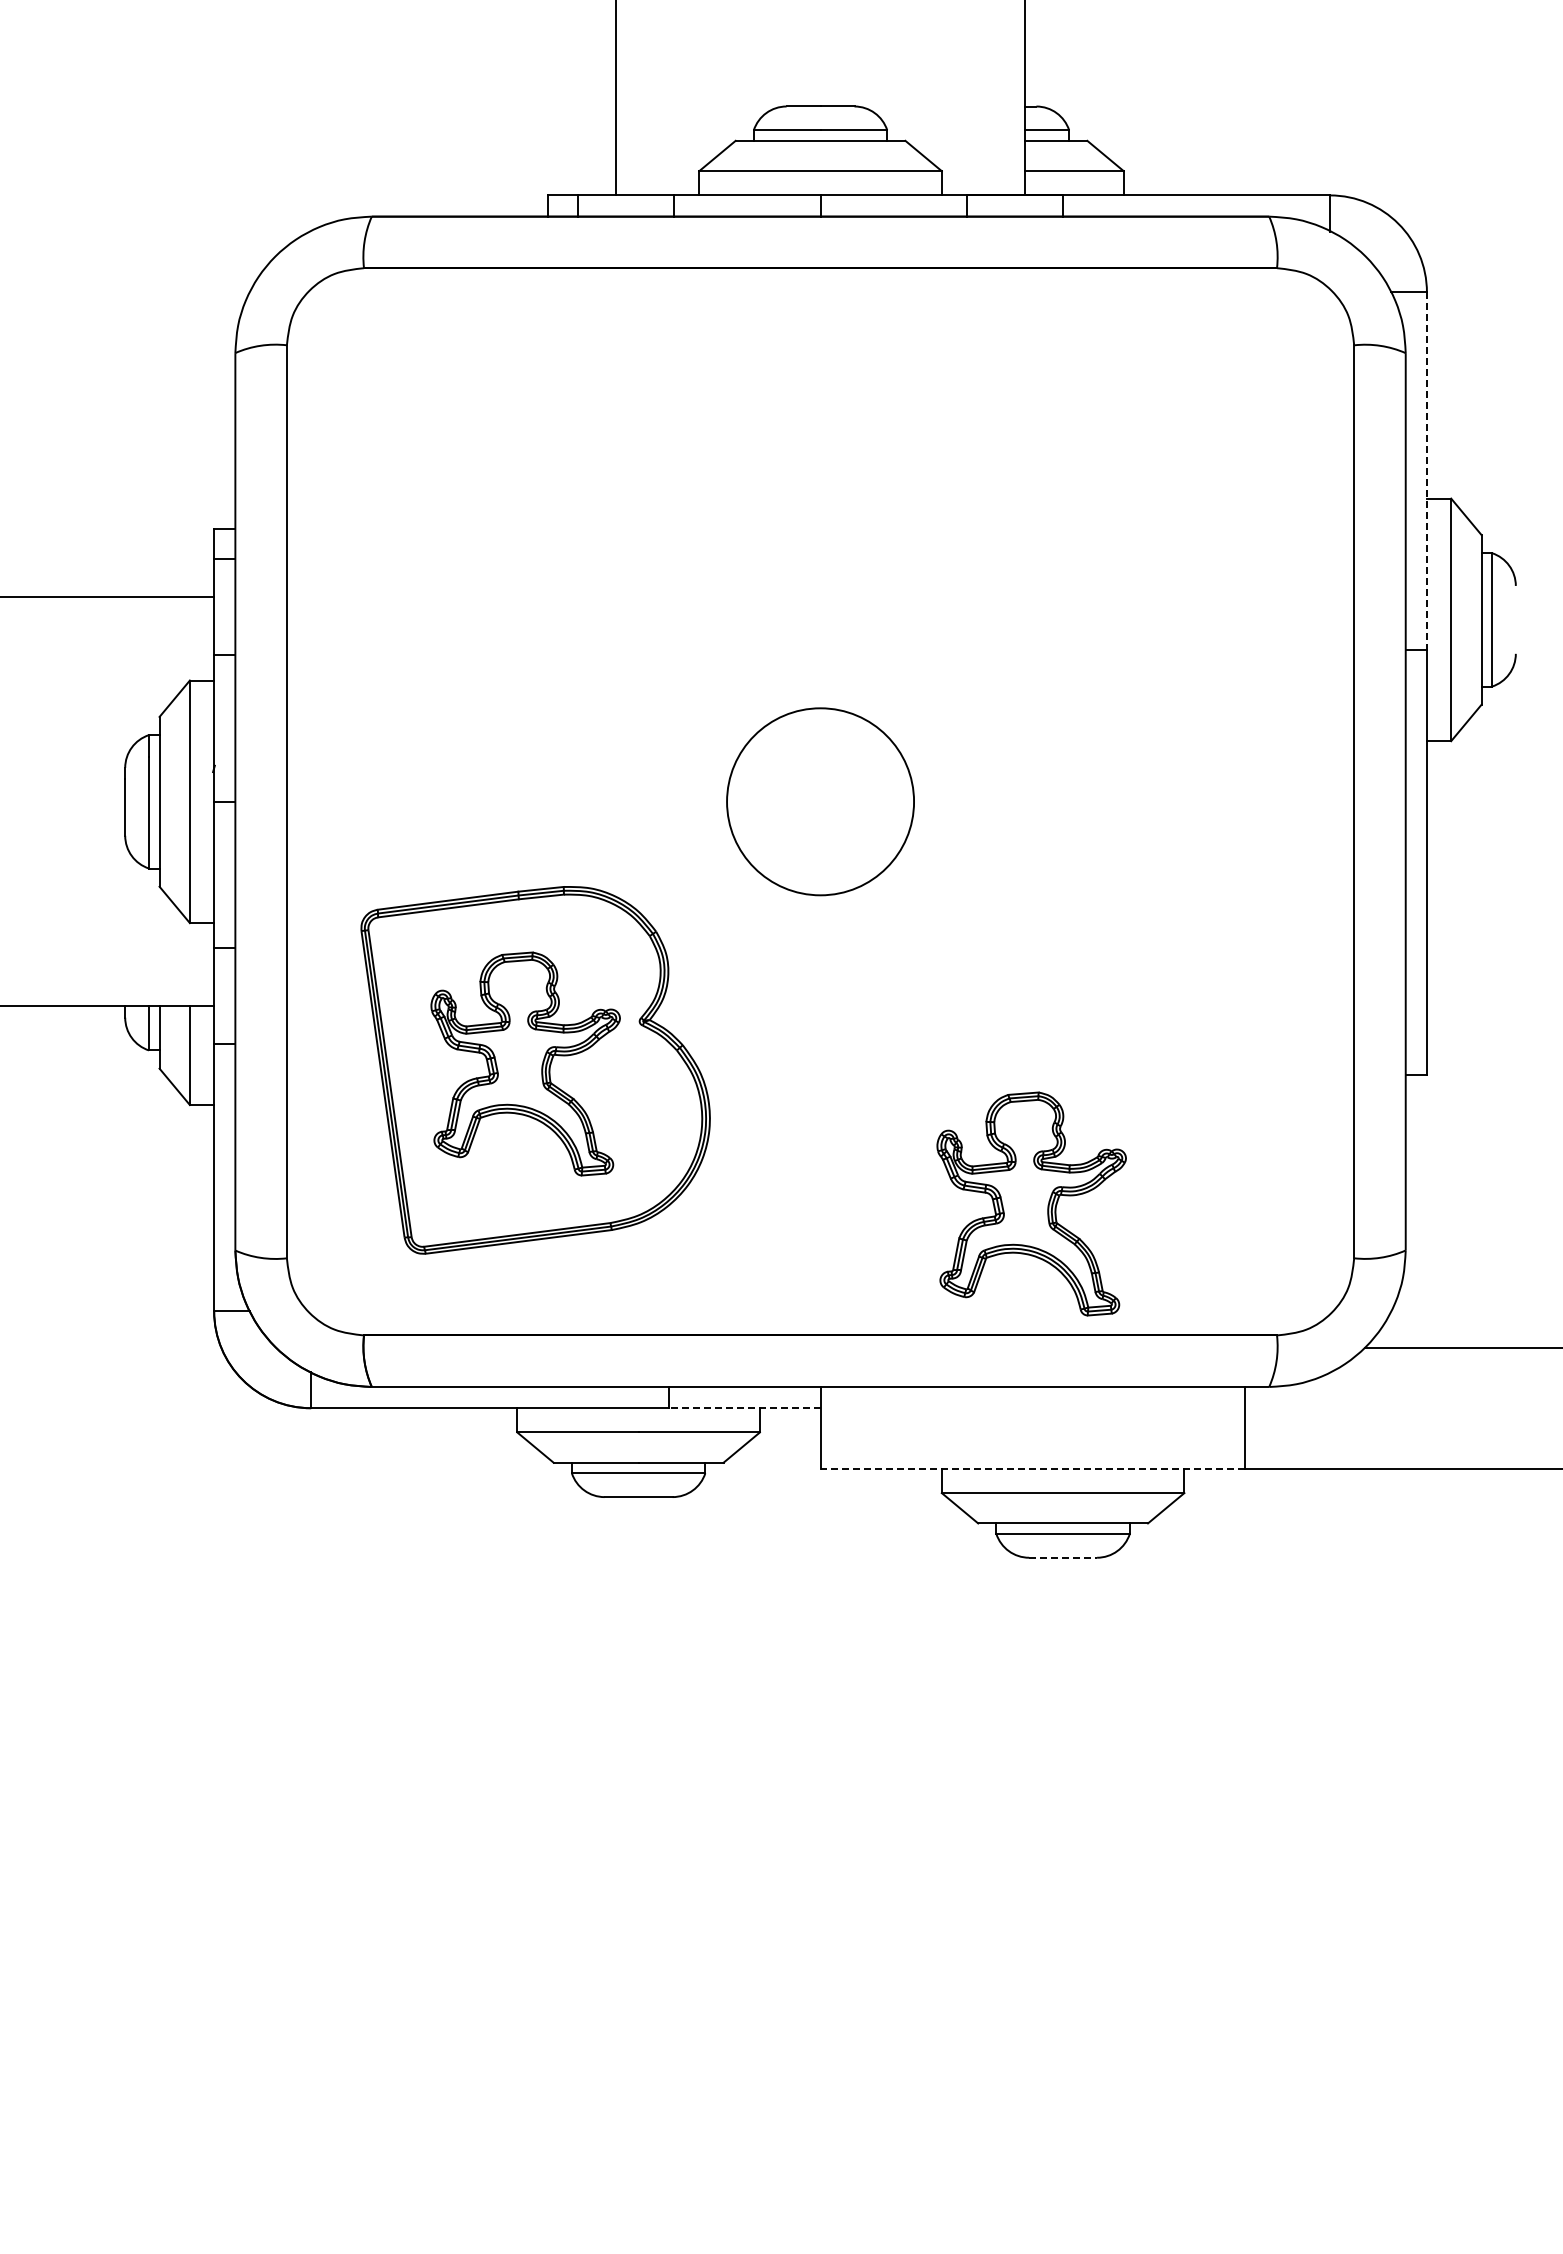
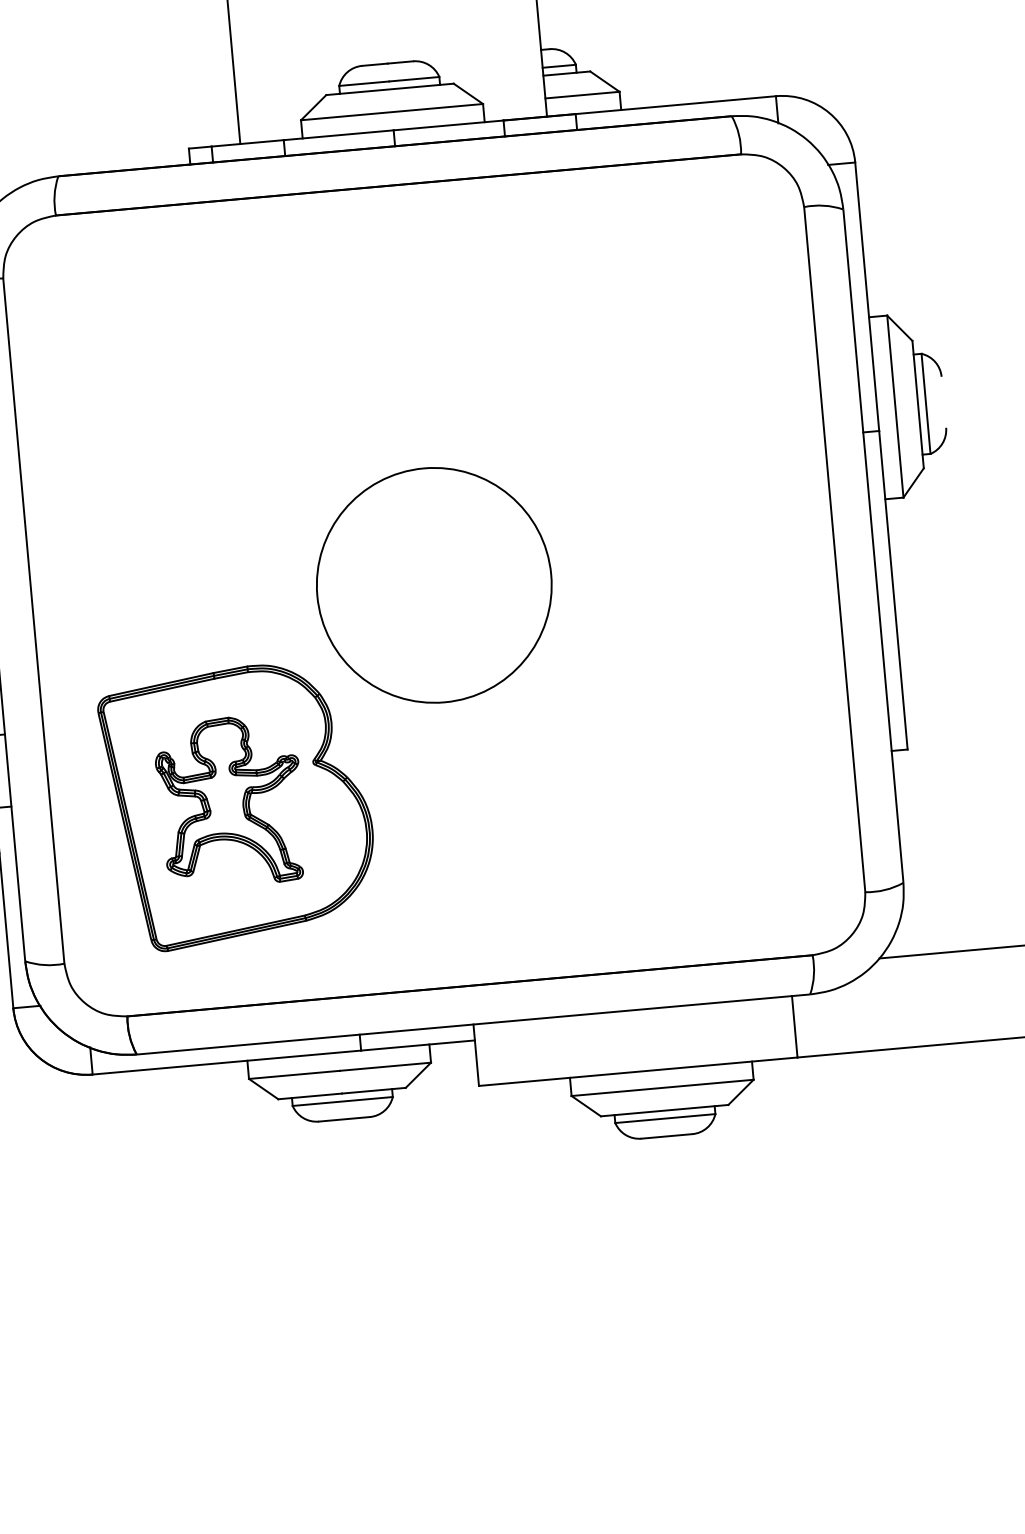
line: (1426, 471) -> (866, 296), dashed -> solid
circle: (820, 801) -> (434, 585), size x1.67
part: (1031, 1203) -> (619, 872), removed
line: (744, 1408) -> (417, 1045), dashed -> solid
line: (1032, 1468) -> (637, 1071), dashed -> solid
line: (1063, 1557) -> (667, 1136), dashed -> solid

